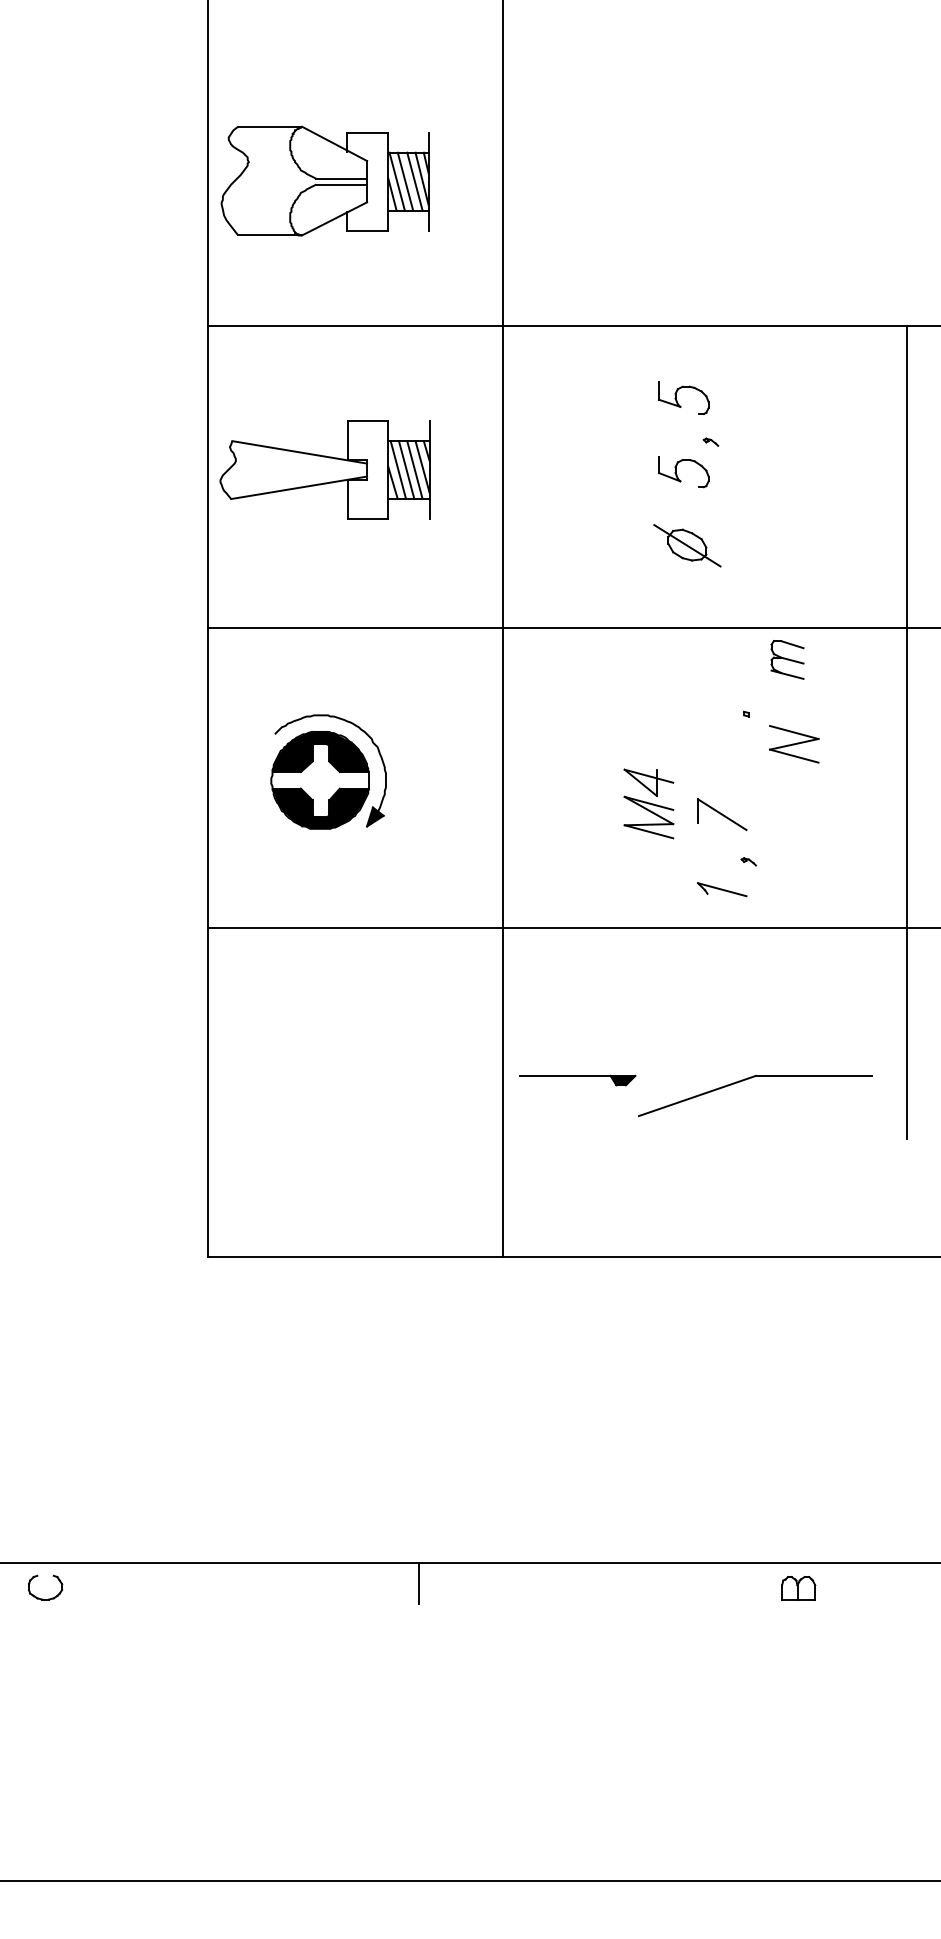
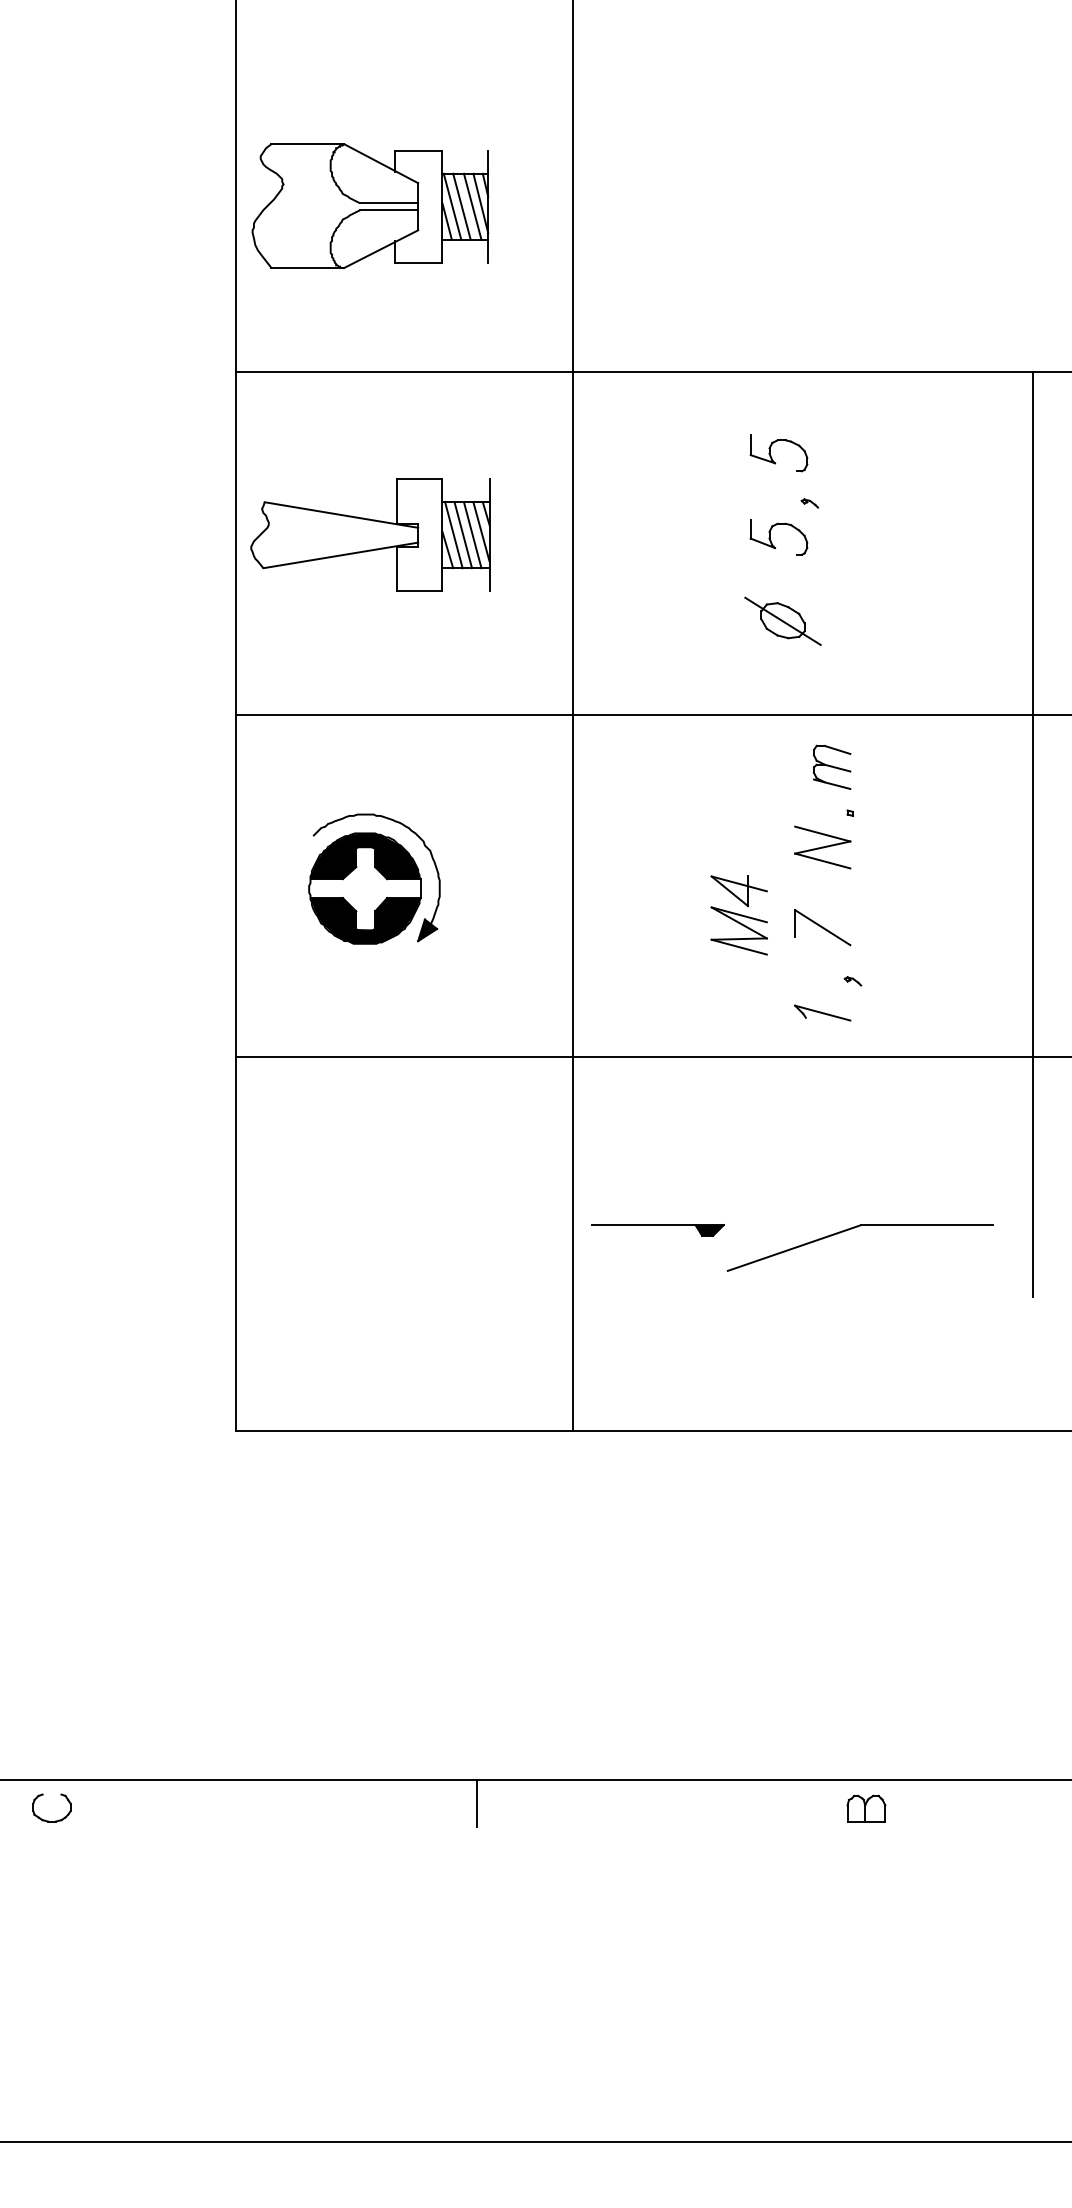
part: (787, 659) -> (832, 766), moved
part: (794, 744) -> (823, 847), moved
part: (798, 1588) -> (866, 1808), moved

